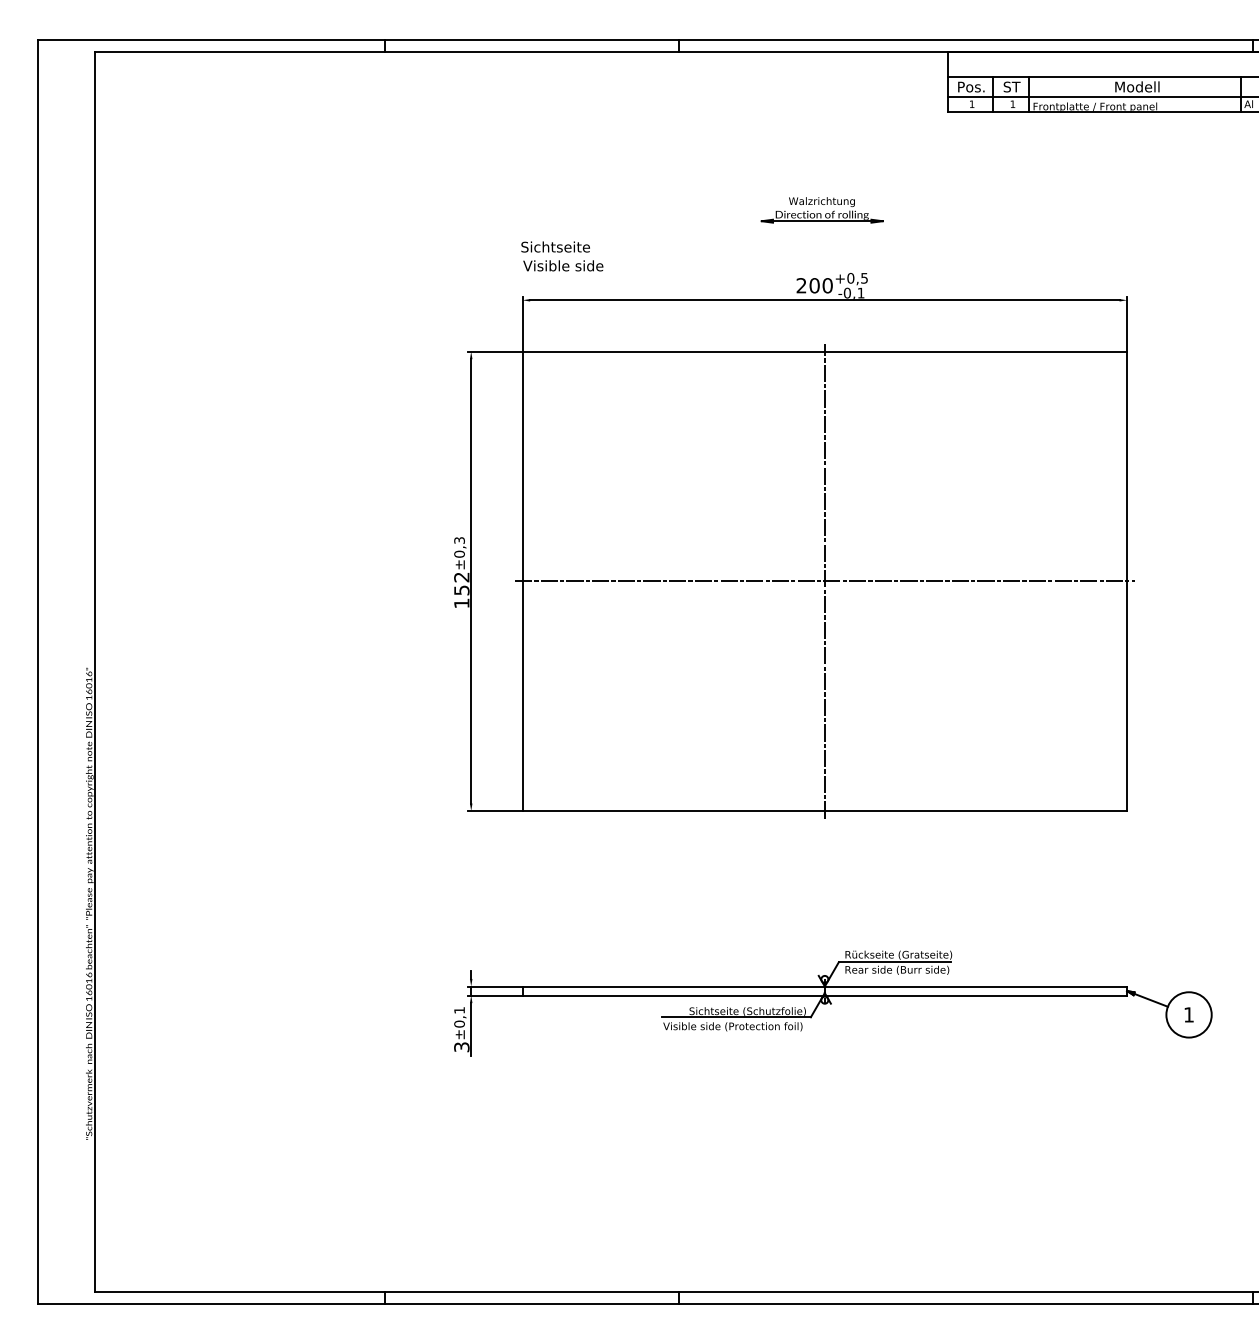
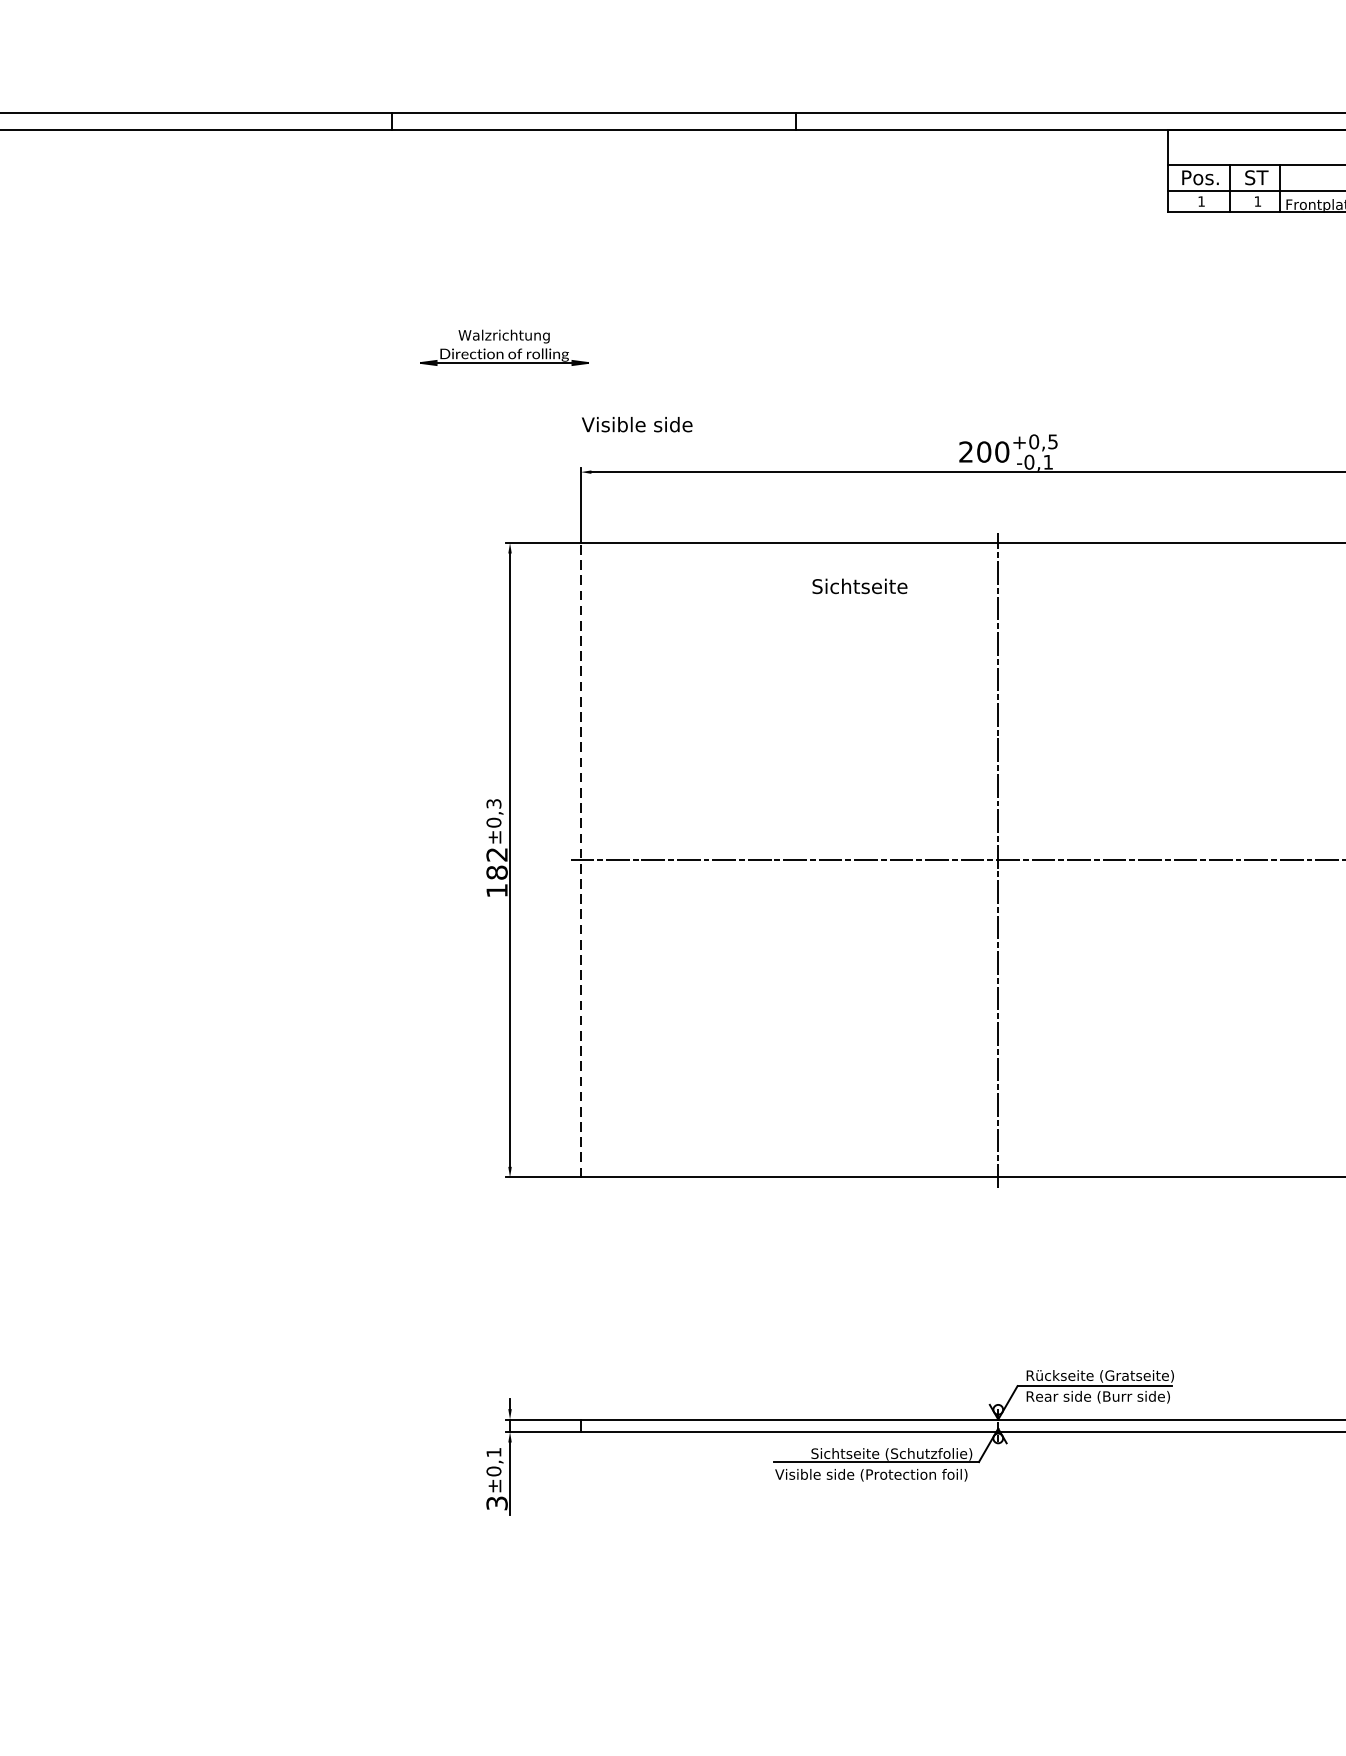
part: (821, 210) -> (503, 348), moved
text: (555, 246) -> (859, 585), moved
line: (522, 581) -> (580, 860), solid -> dashed
text: (461, 590) -> (496, 872), 152 -> 182

